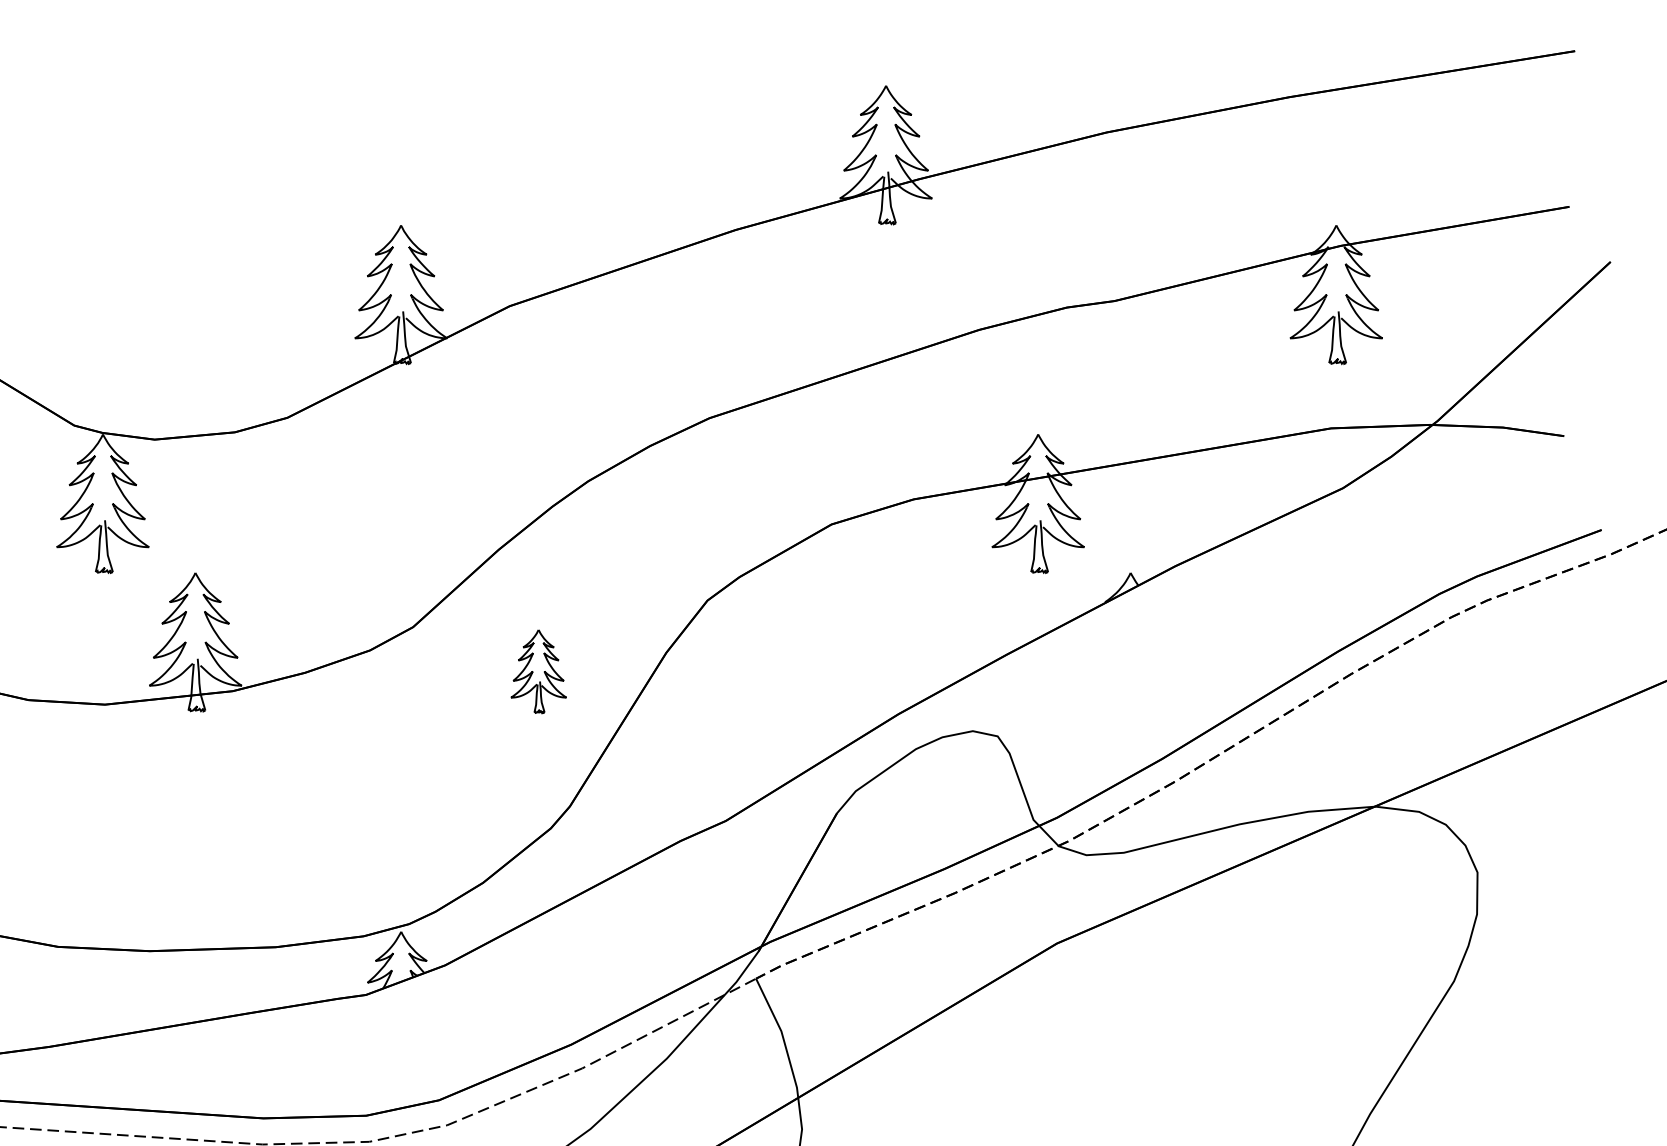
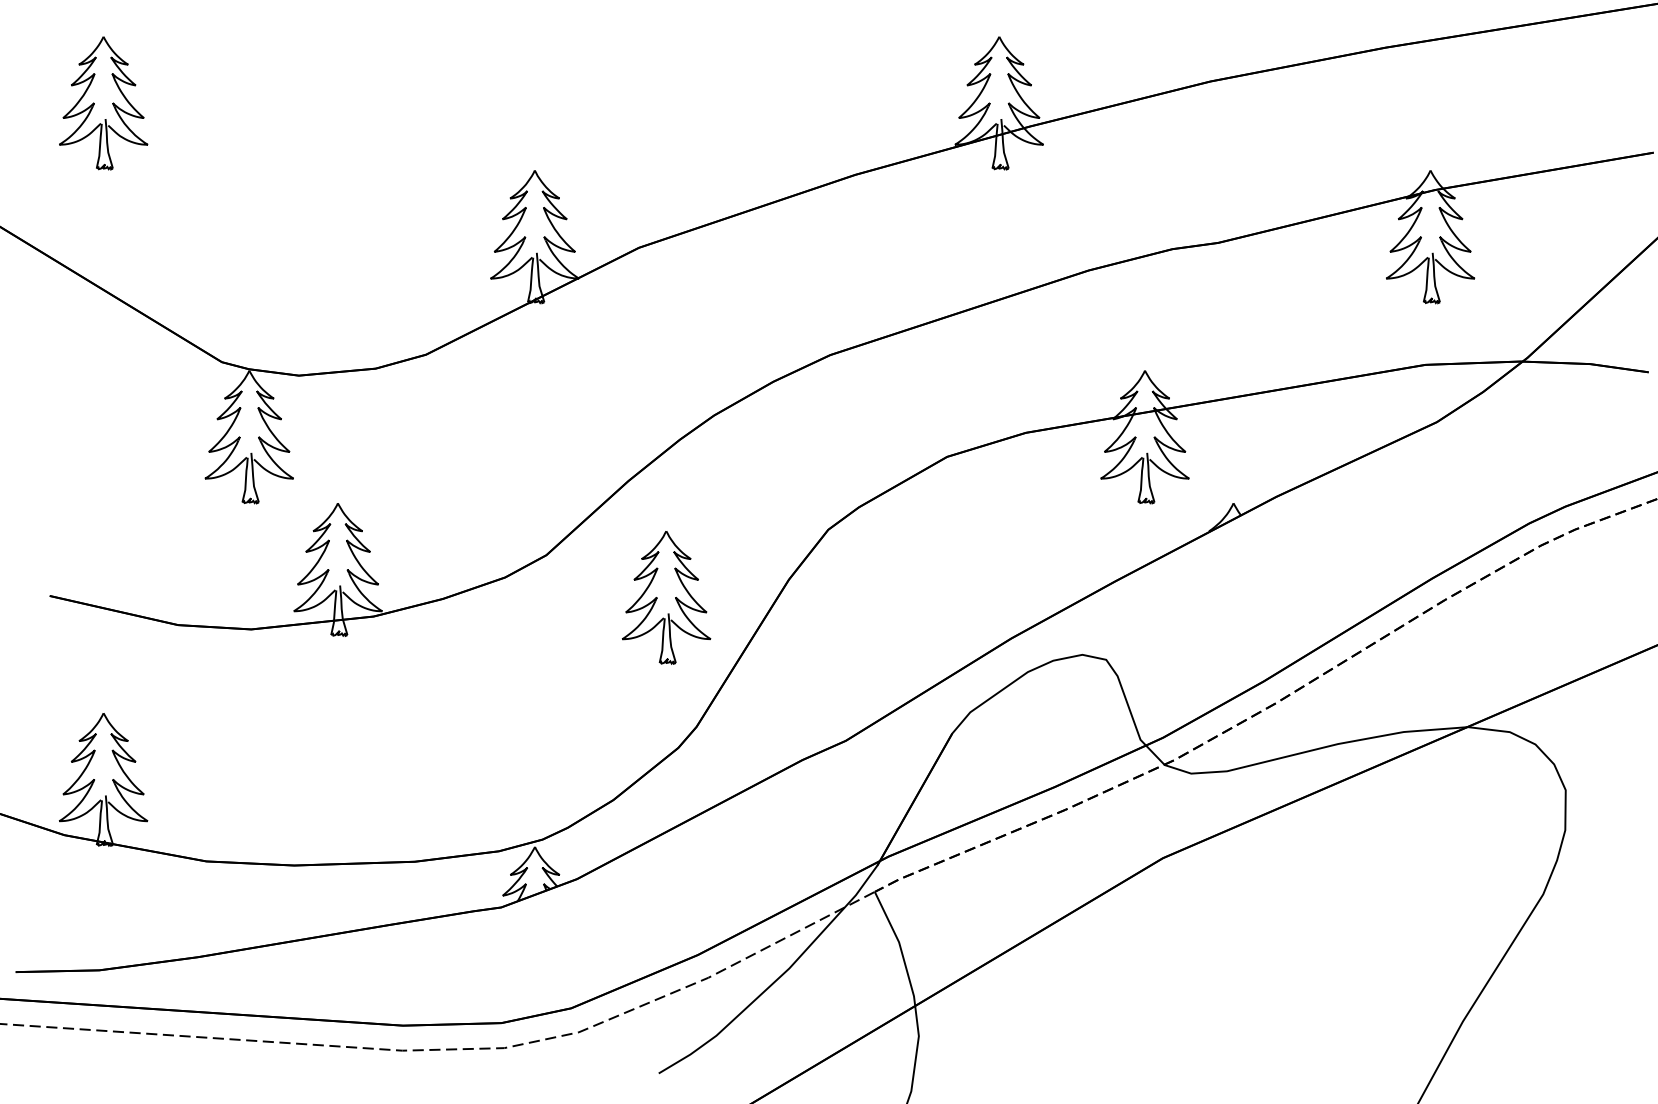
part: (538, 671) -> (666, 597), size x1.67

